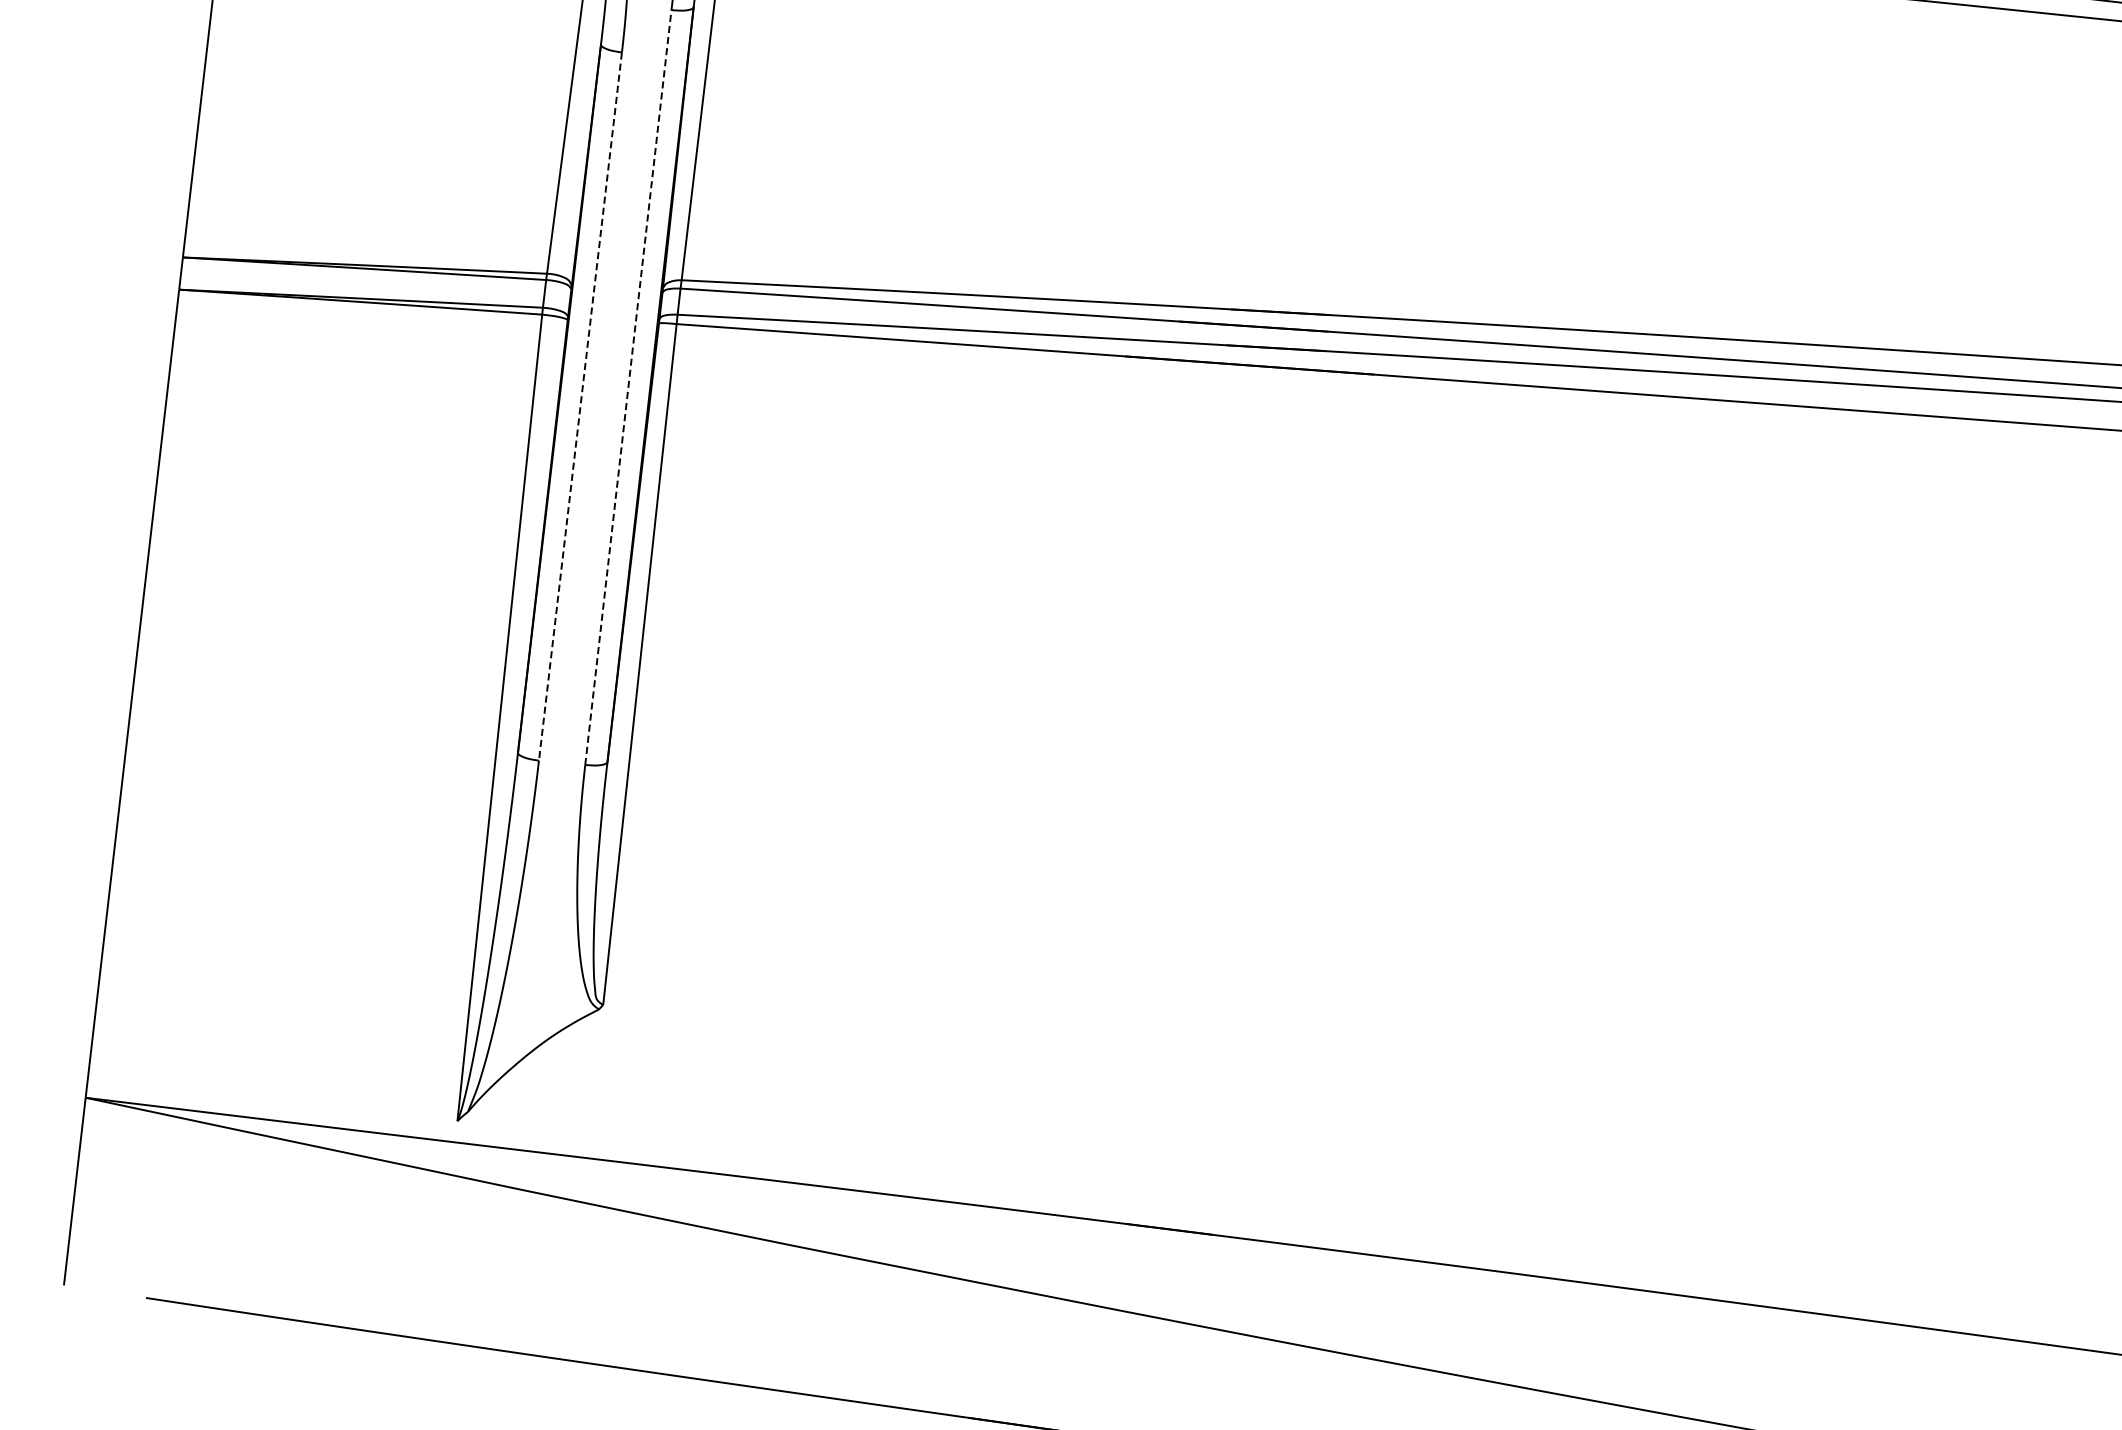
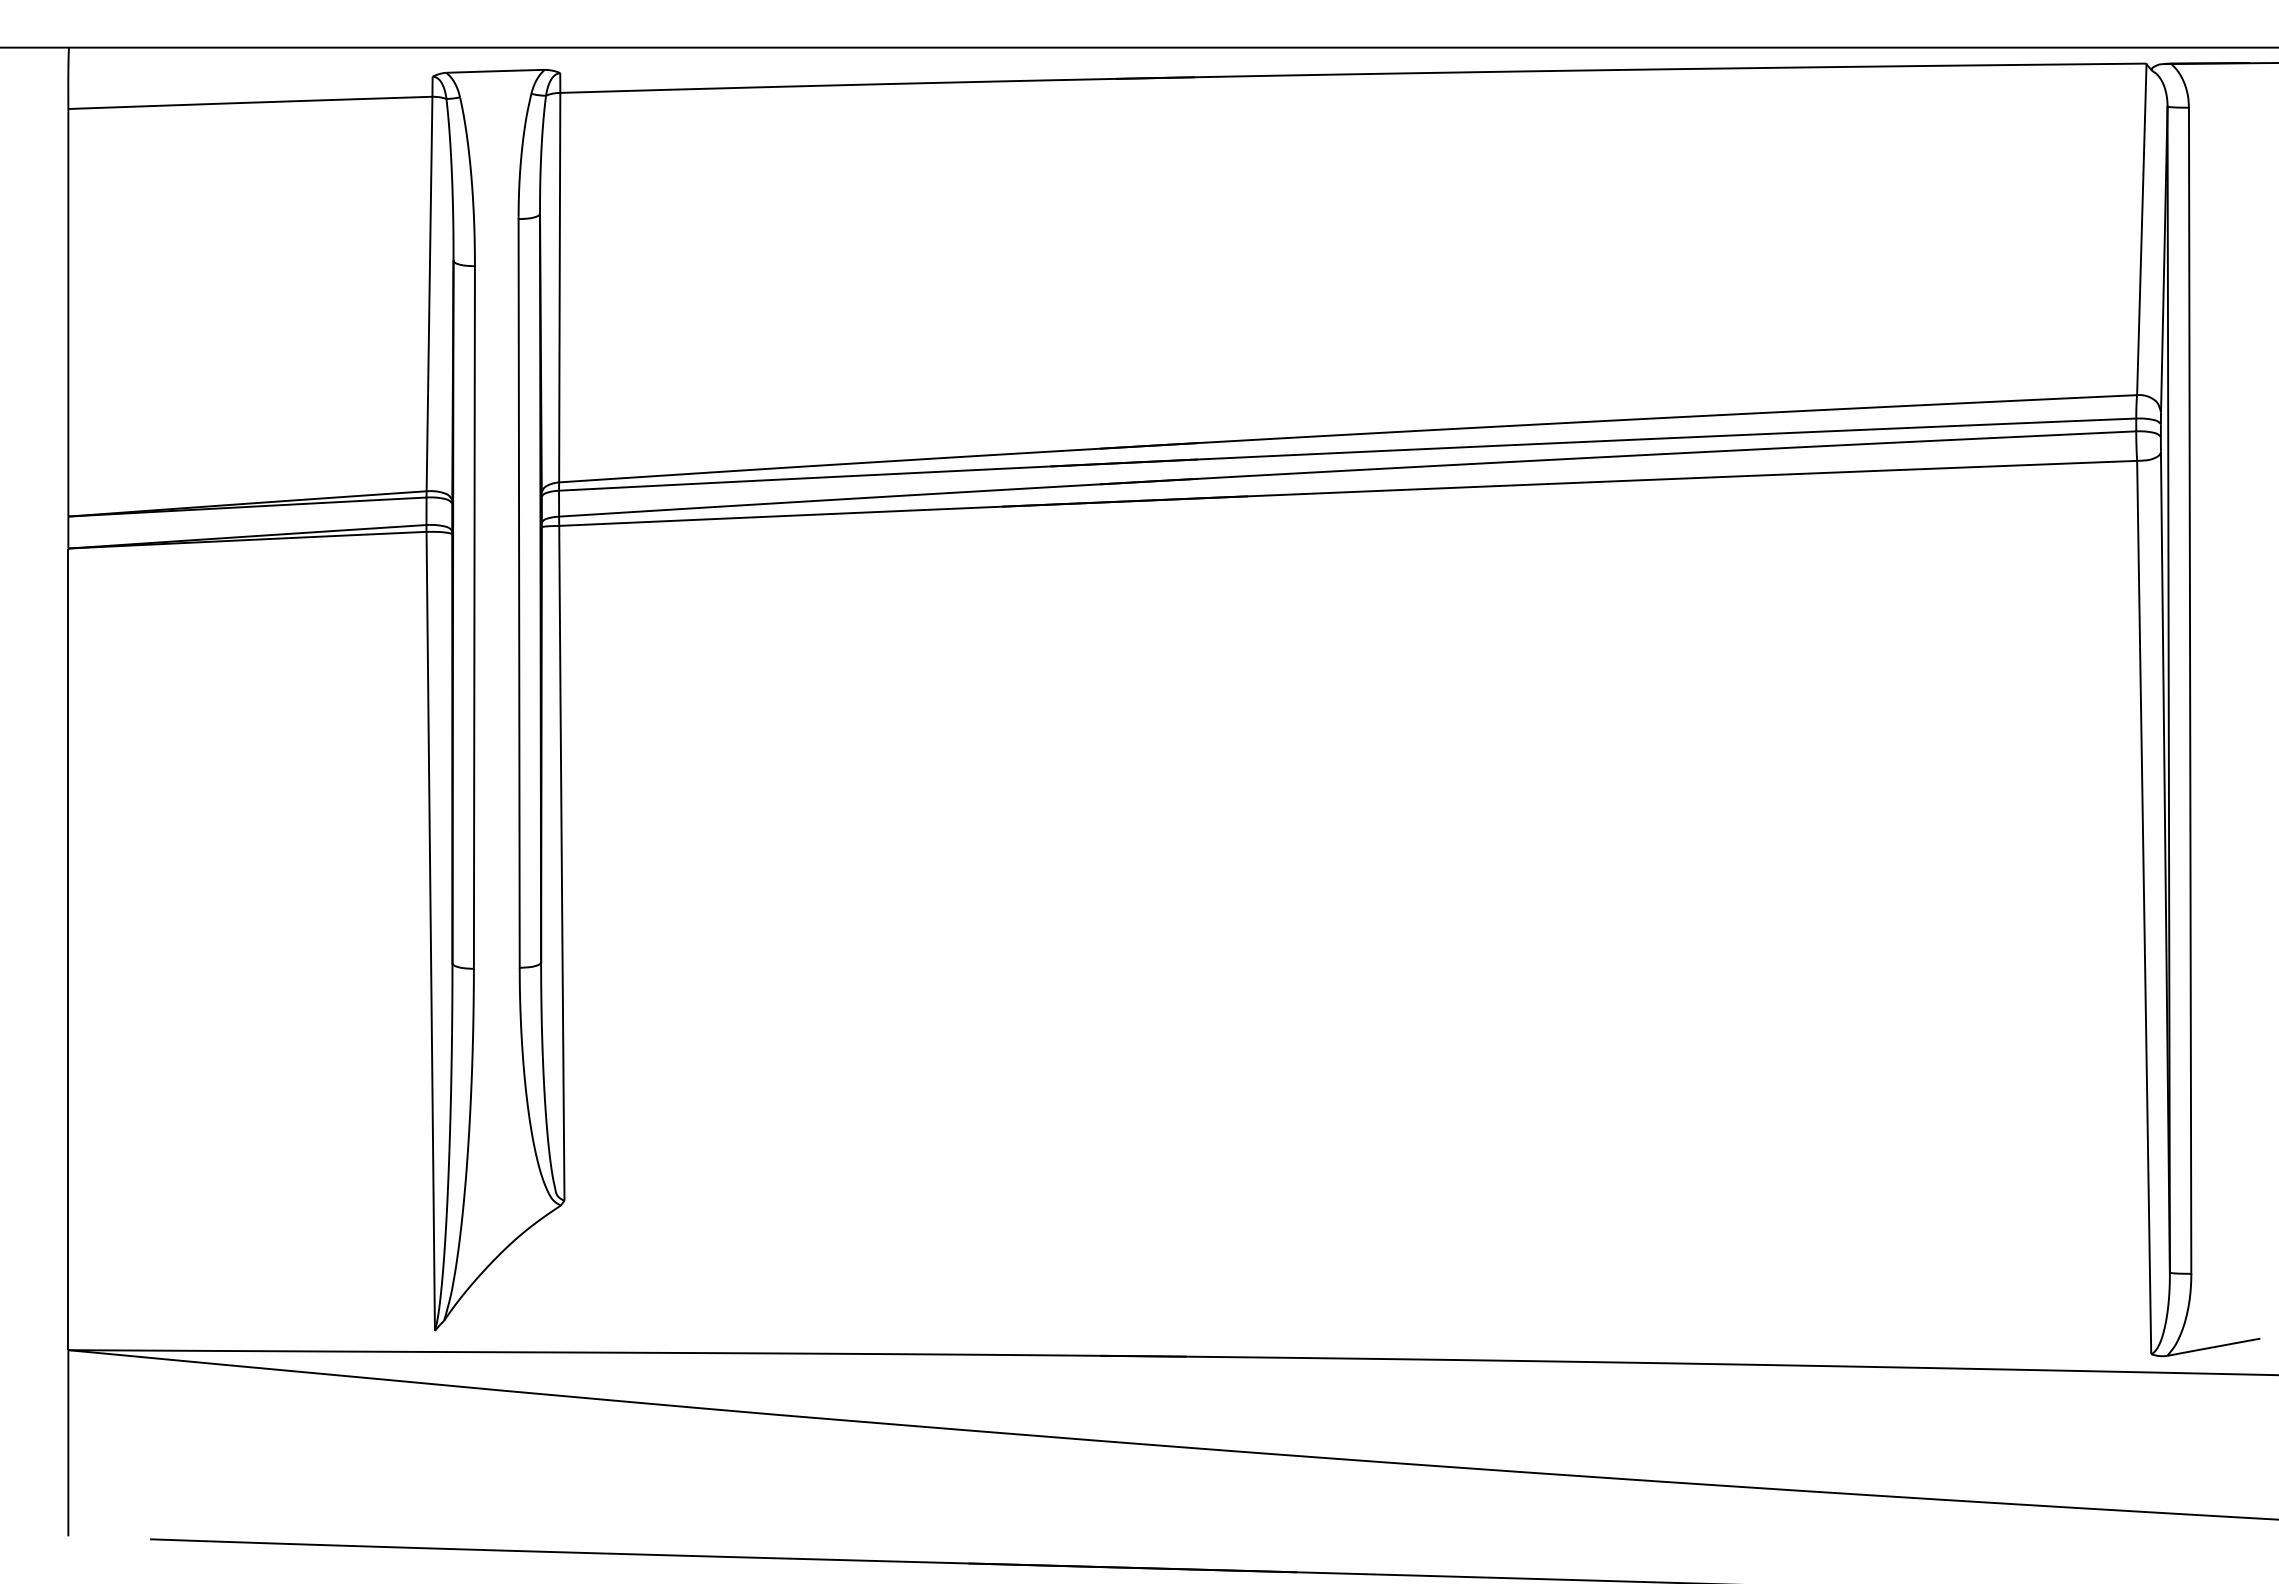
line: (628, 386) -> (519, 592), dashed -> solid
line: (580, 407) -> (474, 618), dashed -> solid

